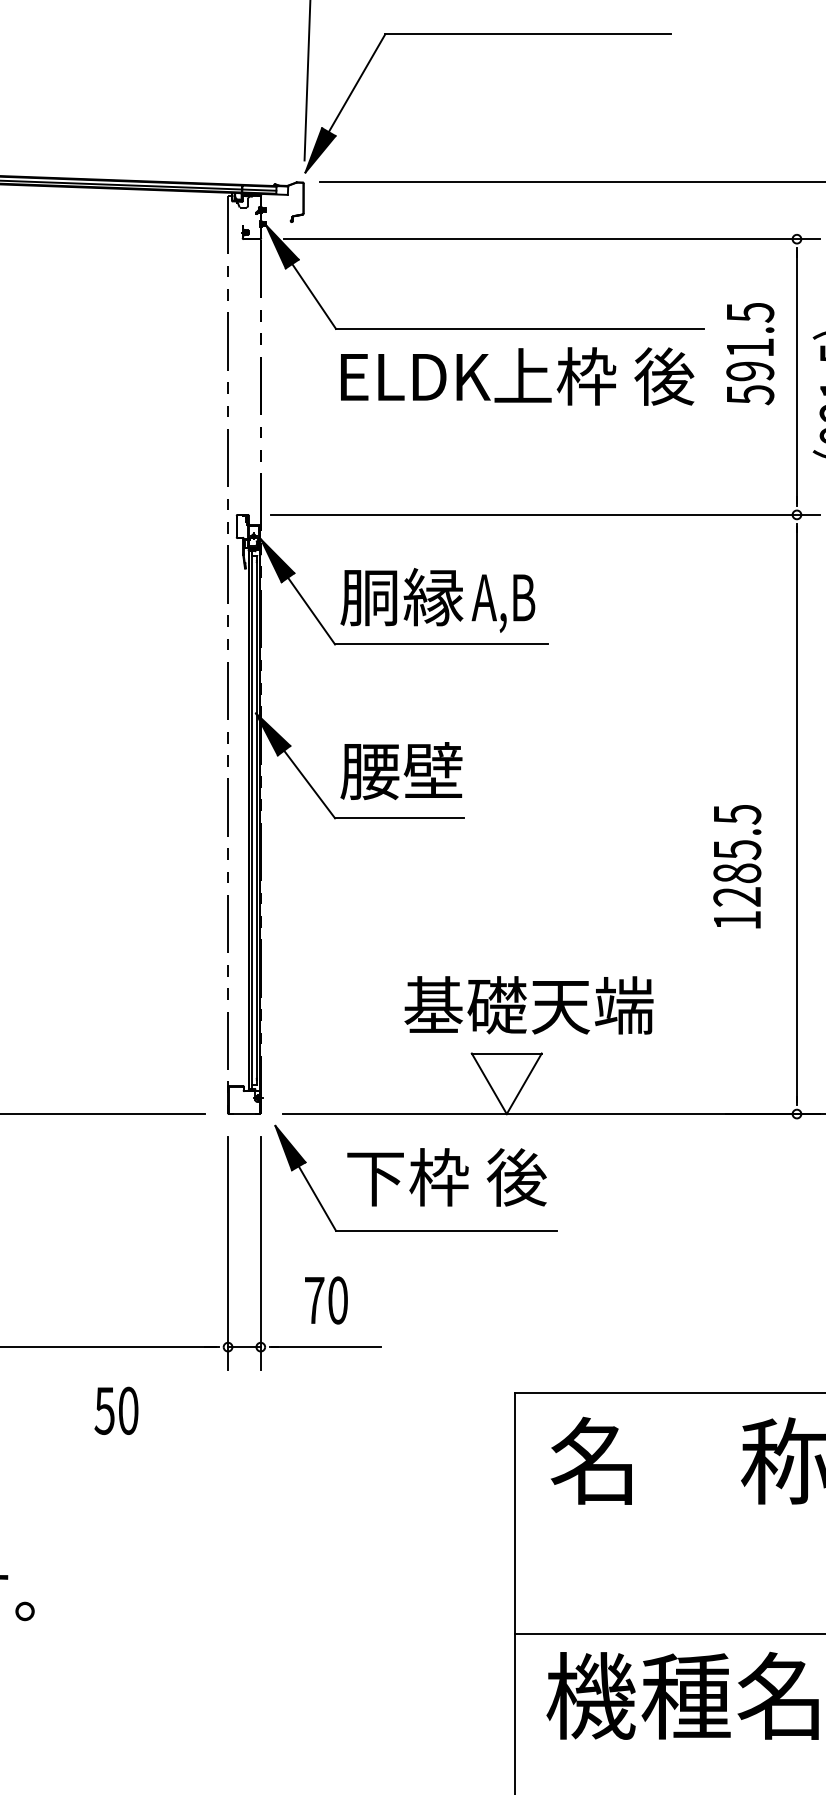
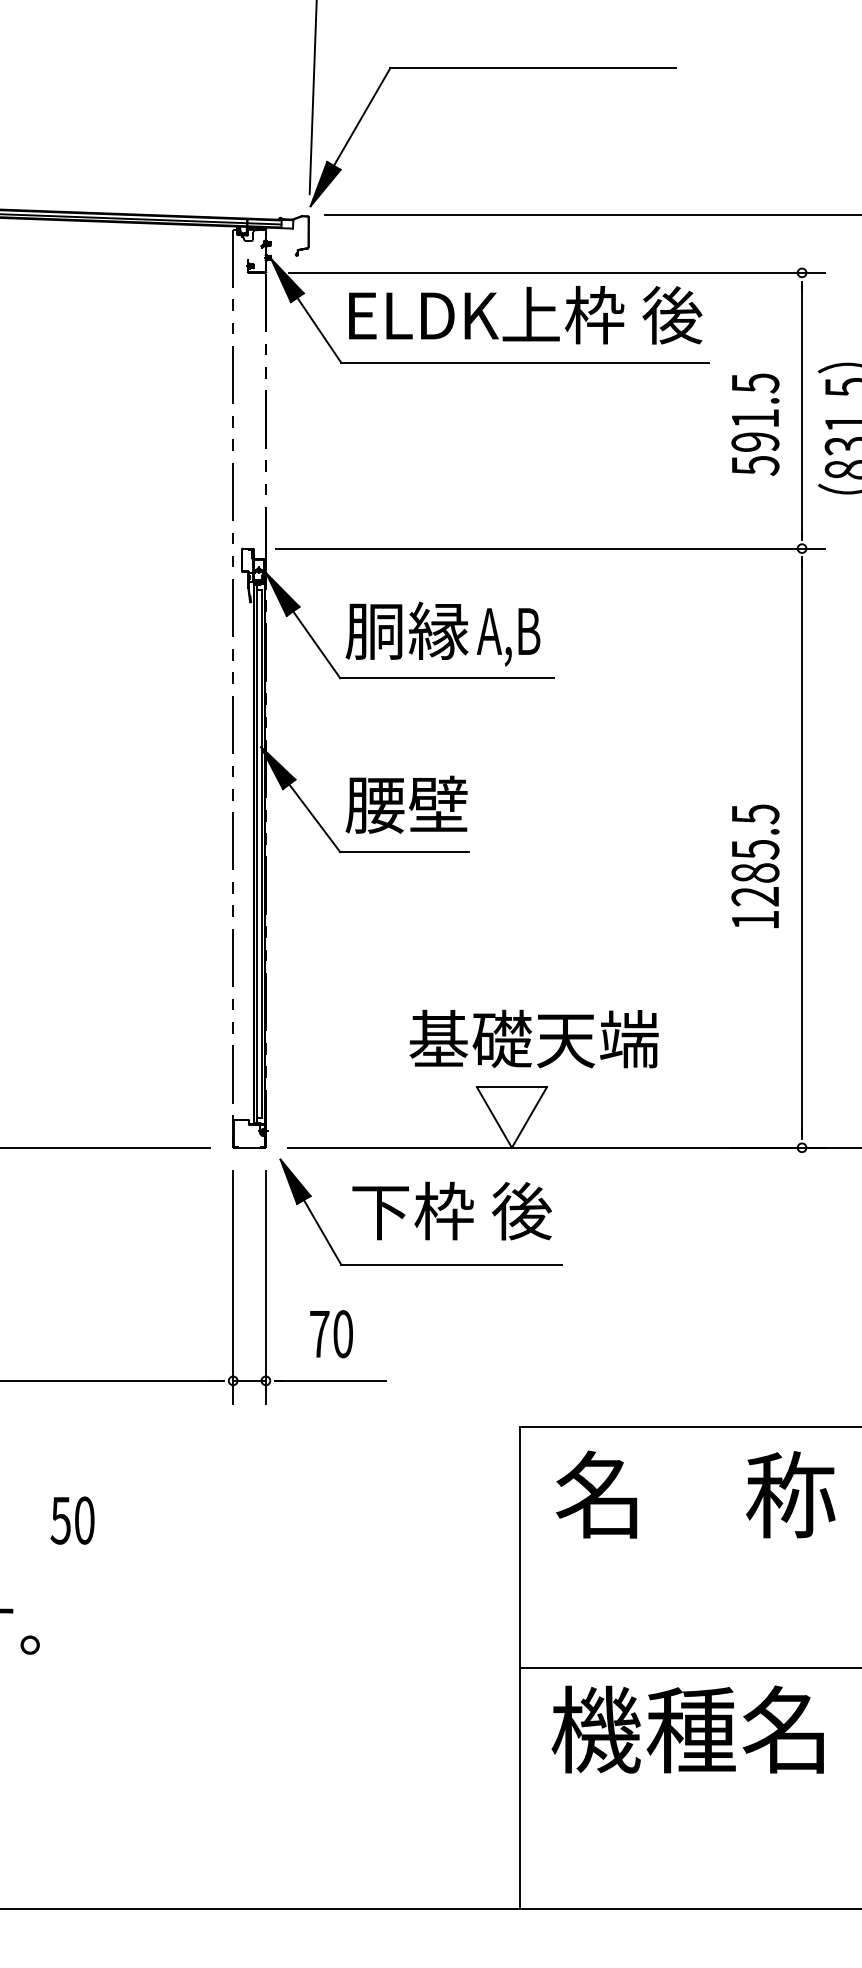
text: (750, 353) -> (755, 424), moved
text: (517, 376) -> (525, 315), moved
text: (737, 866) -> (755, 866), moved
text: (116, 1410) -> (72, 1520), moved

